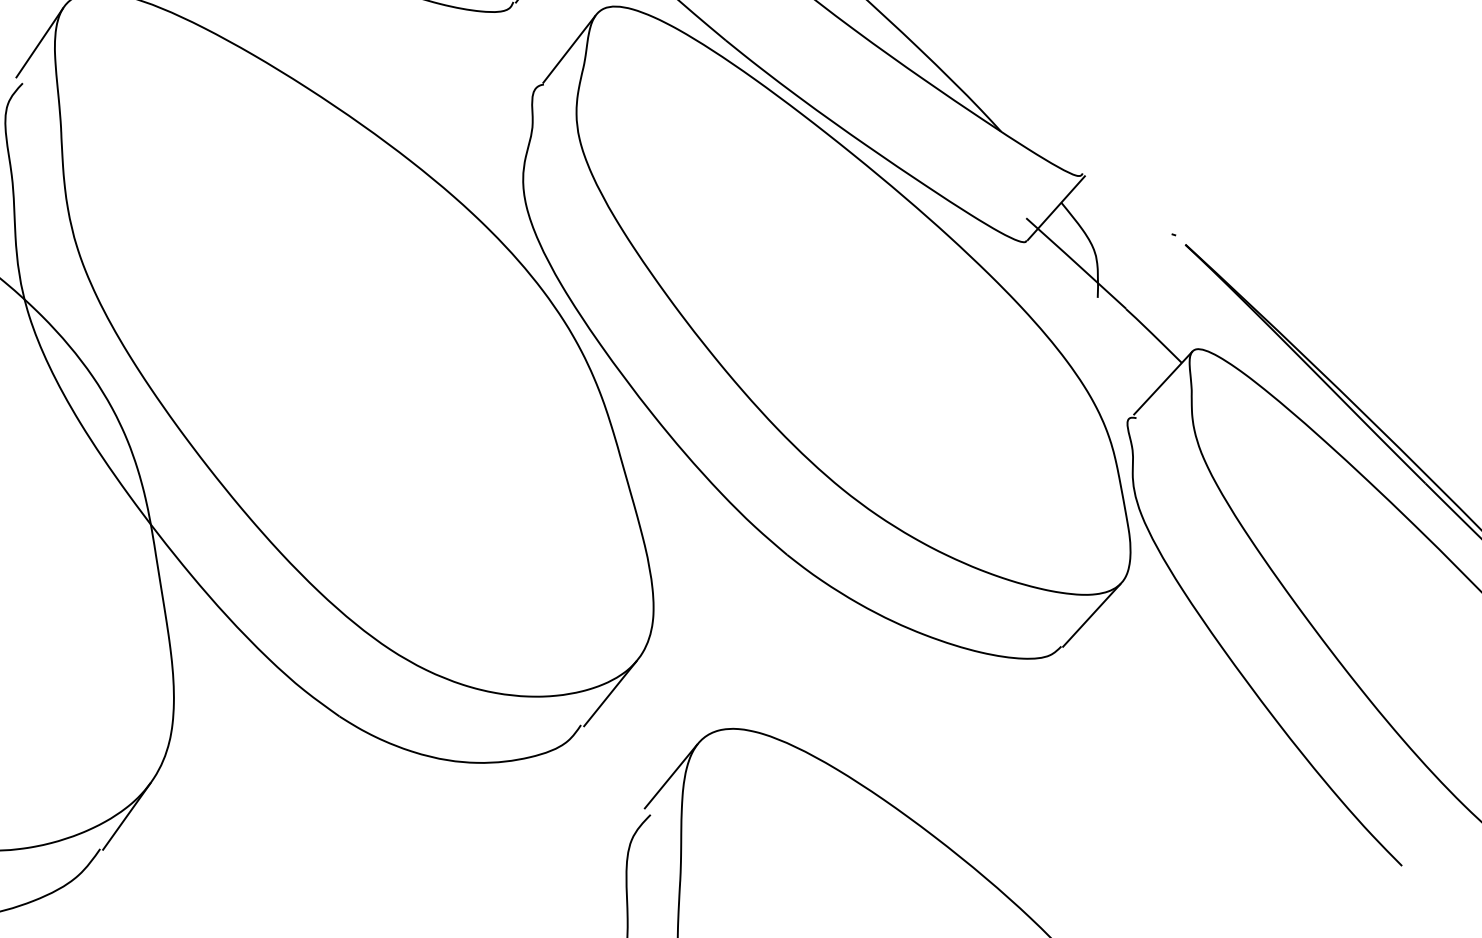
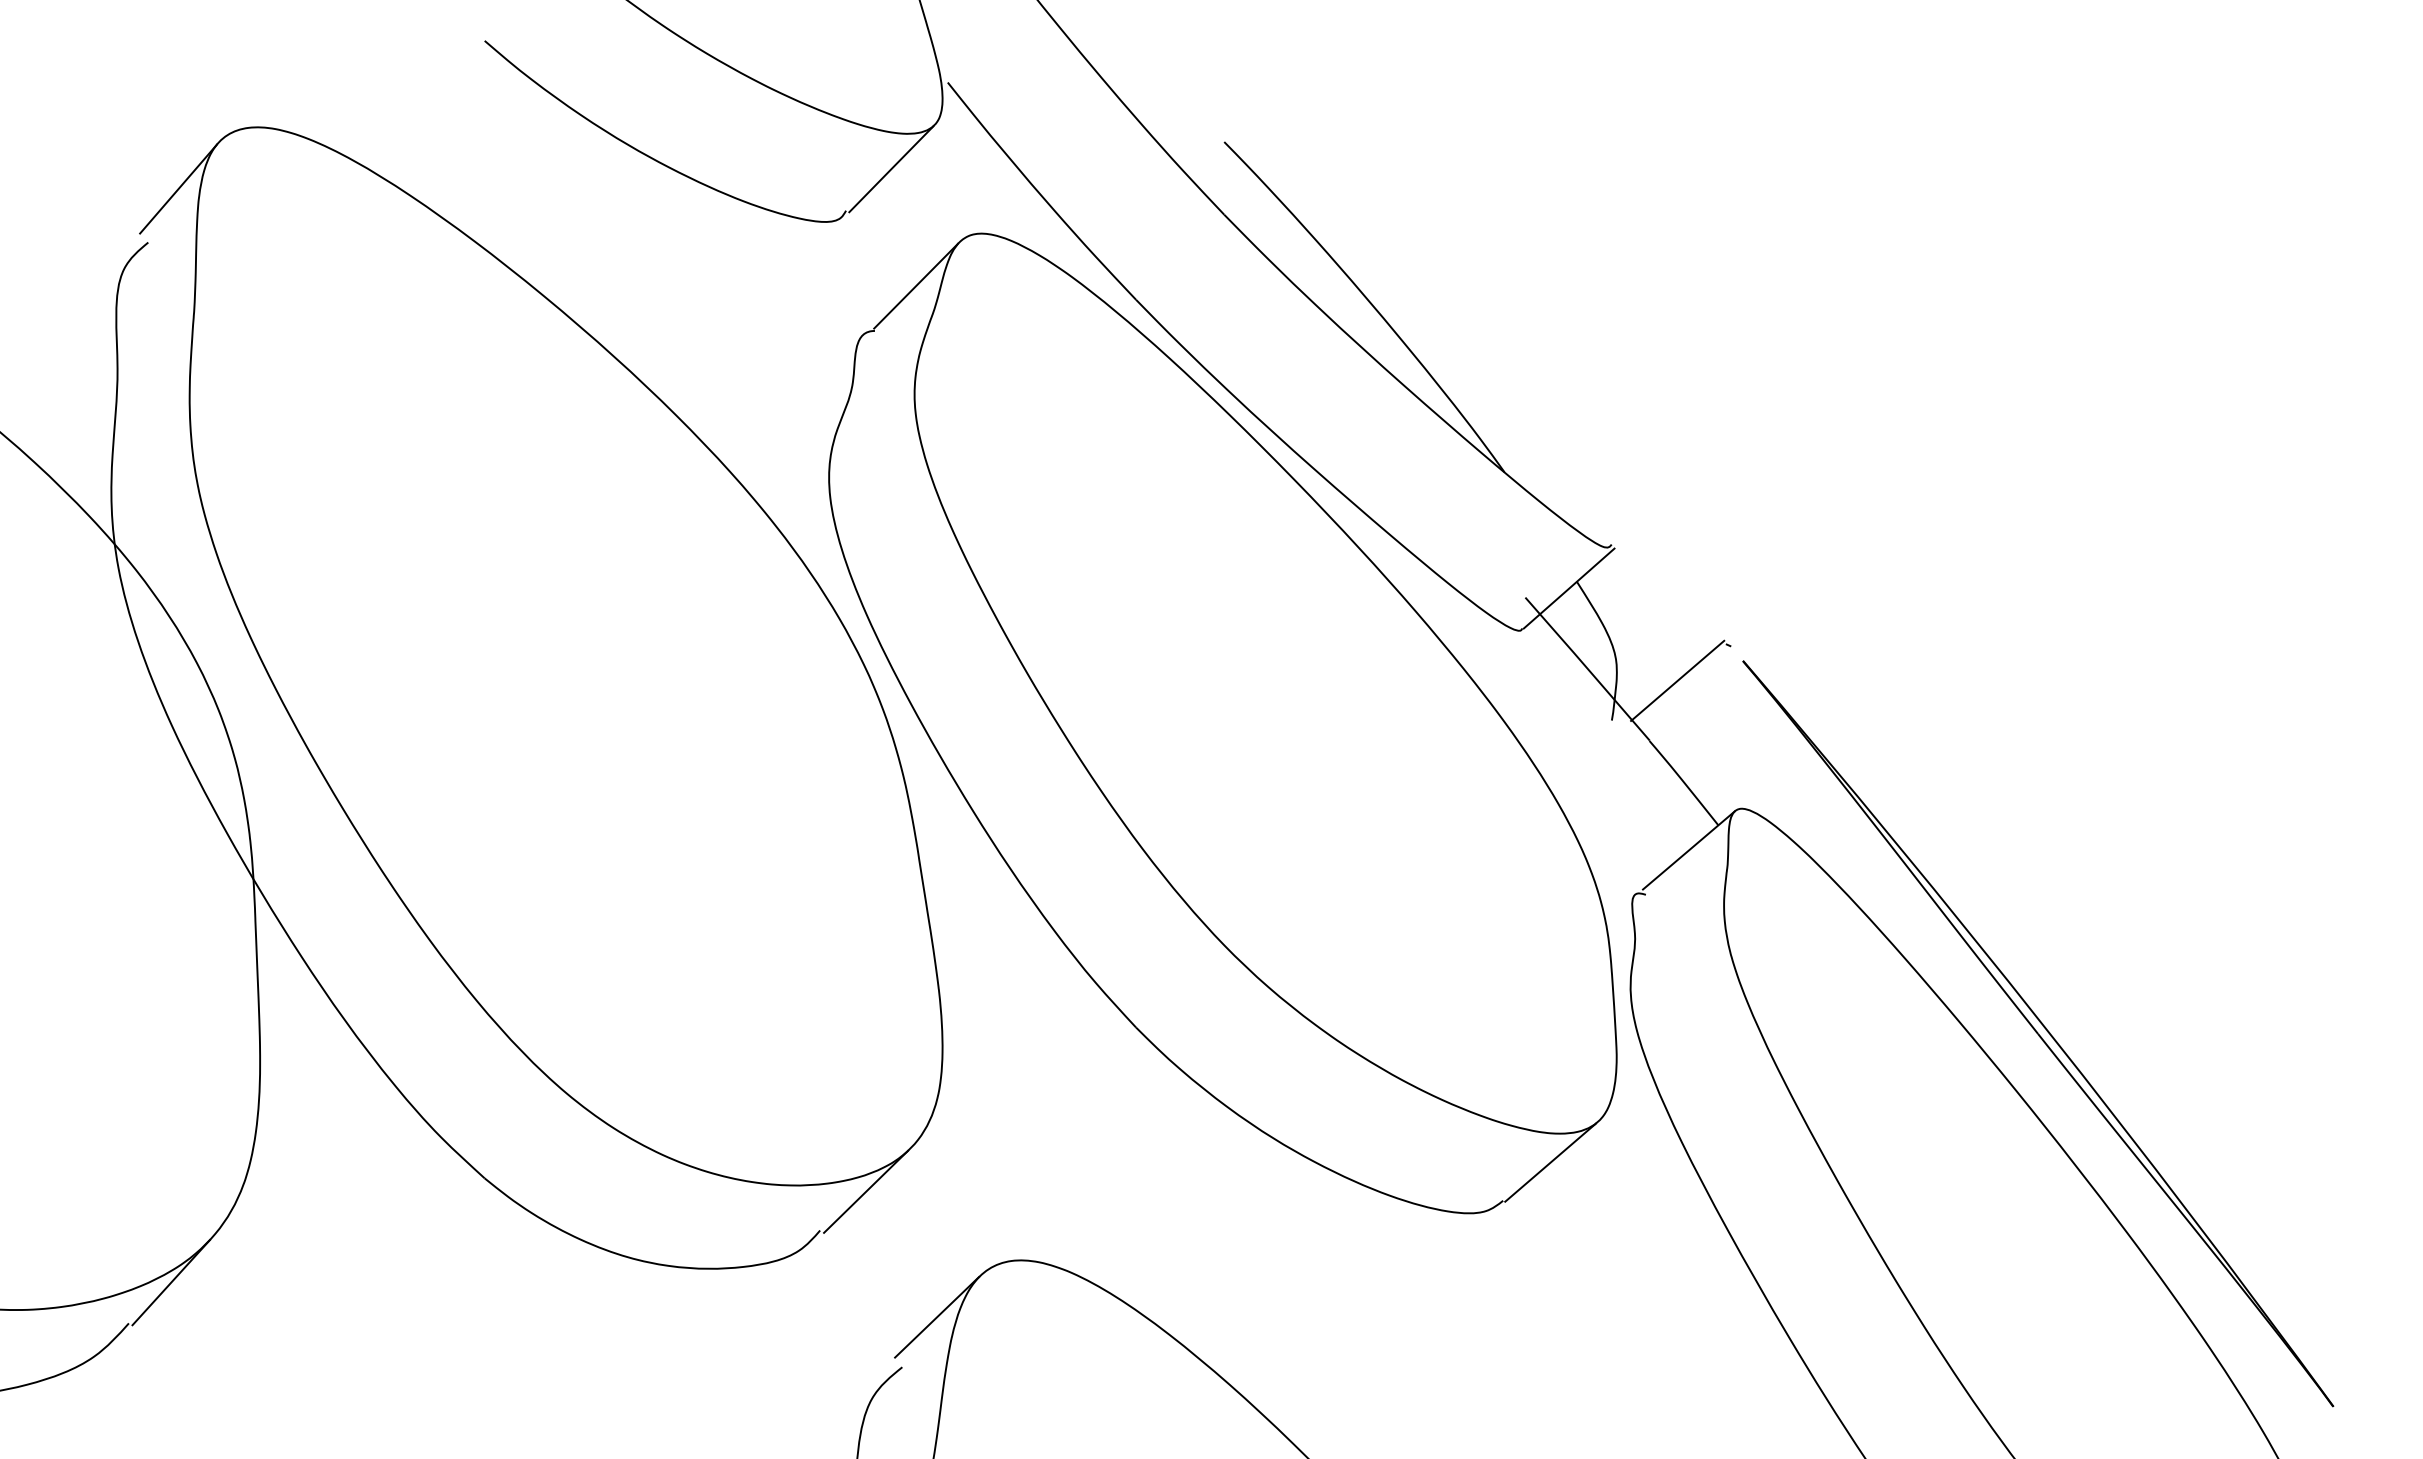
line: (1140, 264) -> (1677, 680), added

